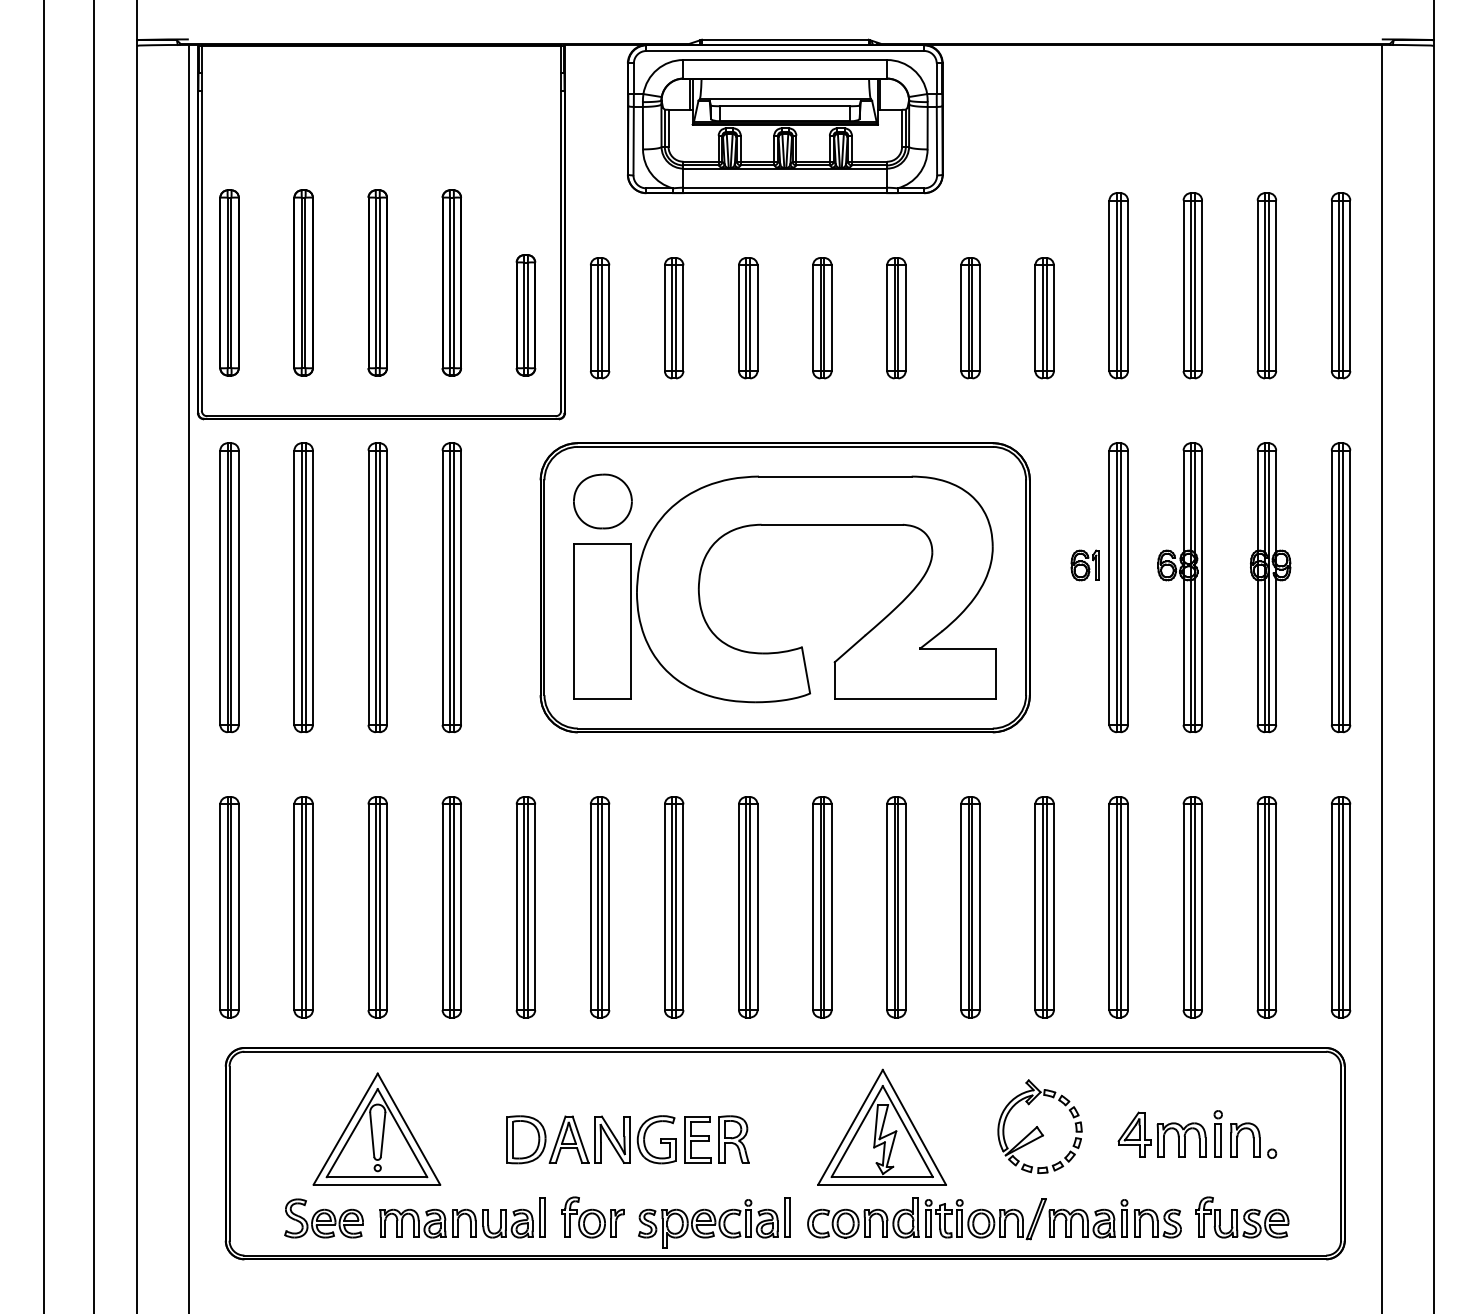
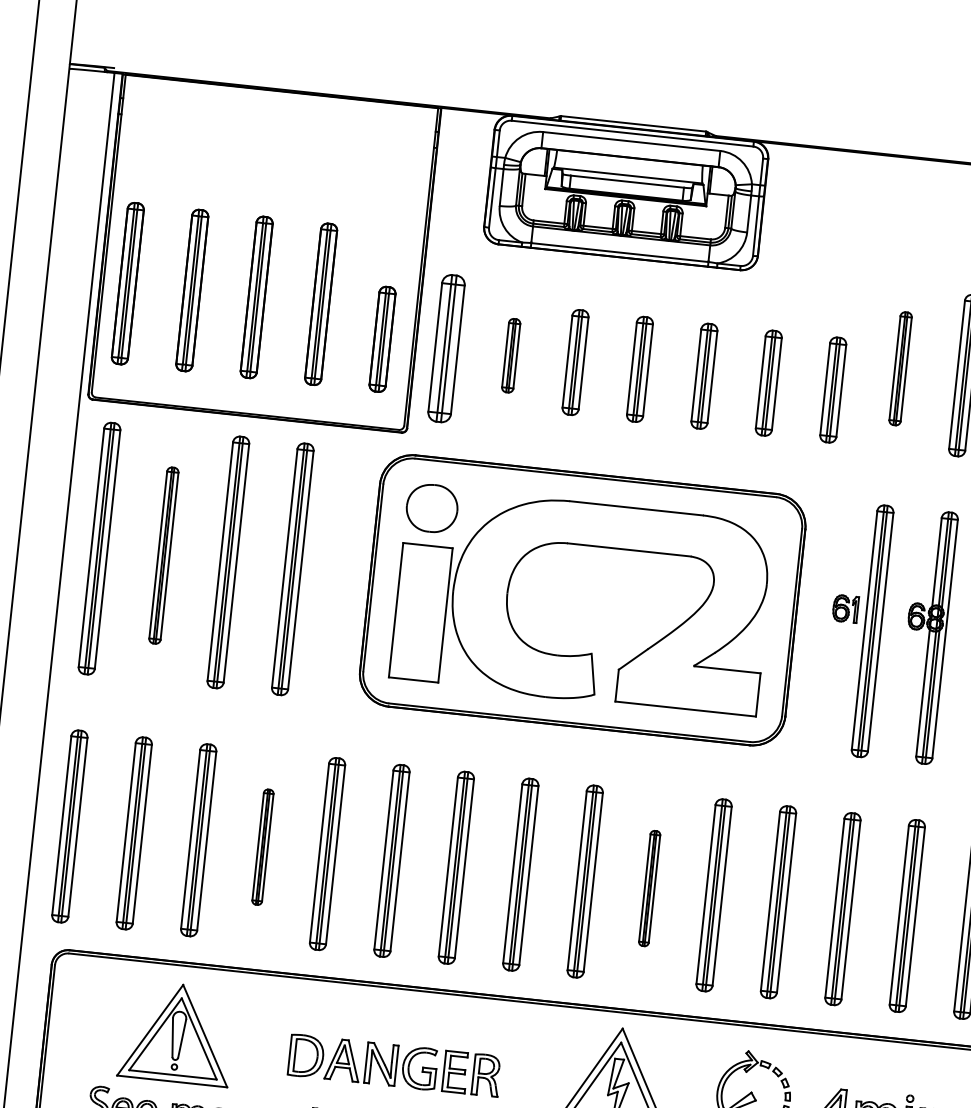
part: (1118, 285) -> (900, 368), size x0.7
part: (600, 318) -> (447, 349), size x1.4
part: (674, 318) -> (511, 355), size x0.7
part: (303, 587) -> (163, 555), size x0.7
part: (451, 907) -> (262, 847), size x0.6
part: (896, 907) -> (649, 888), size x0.6

